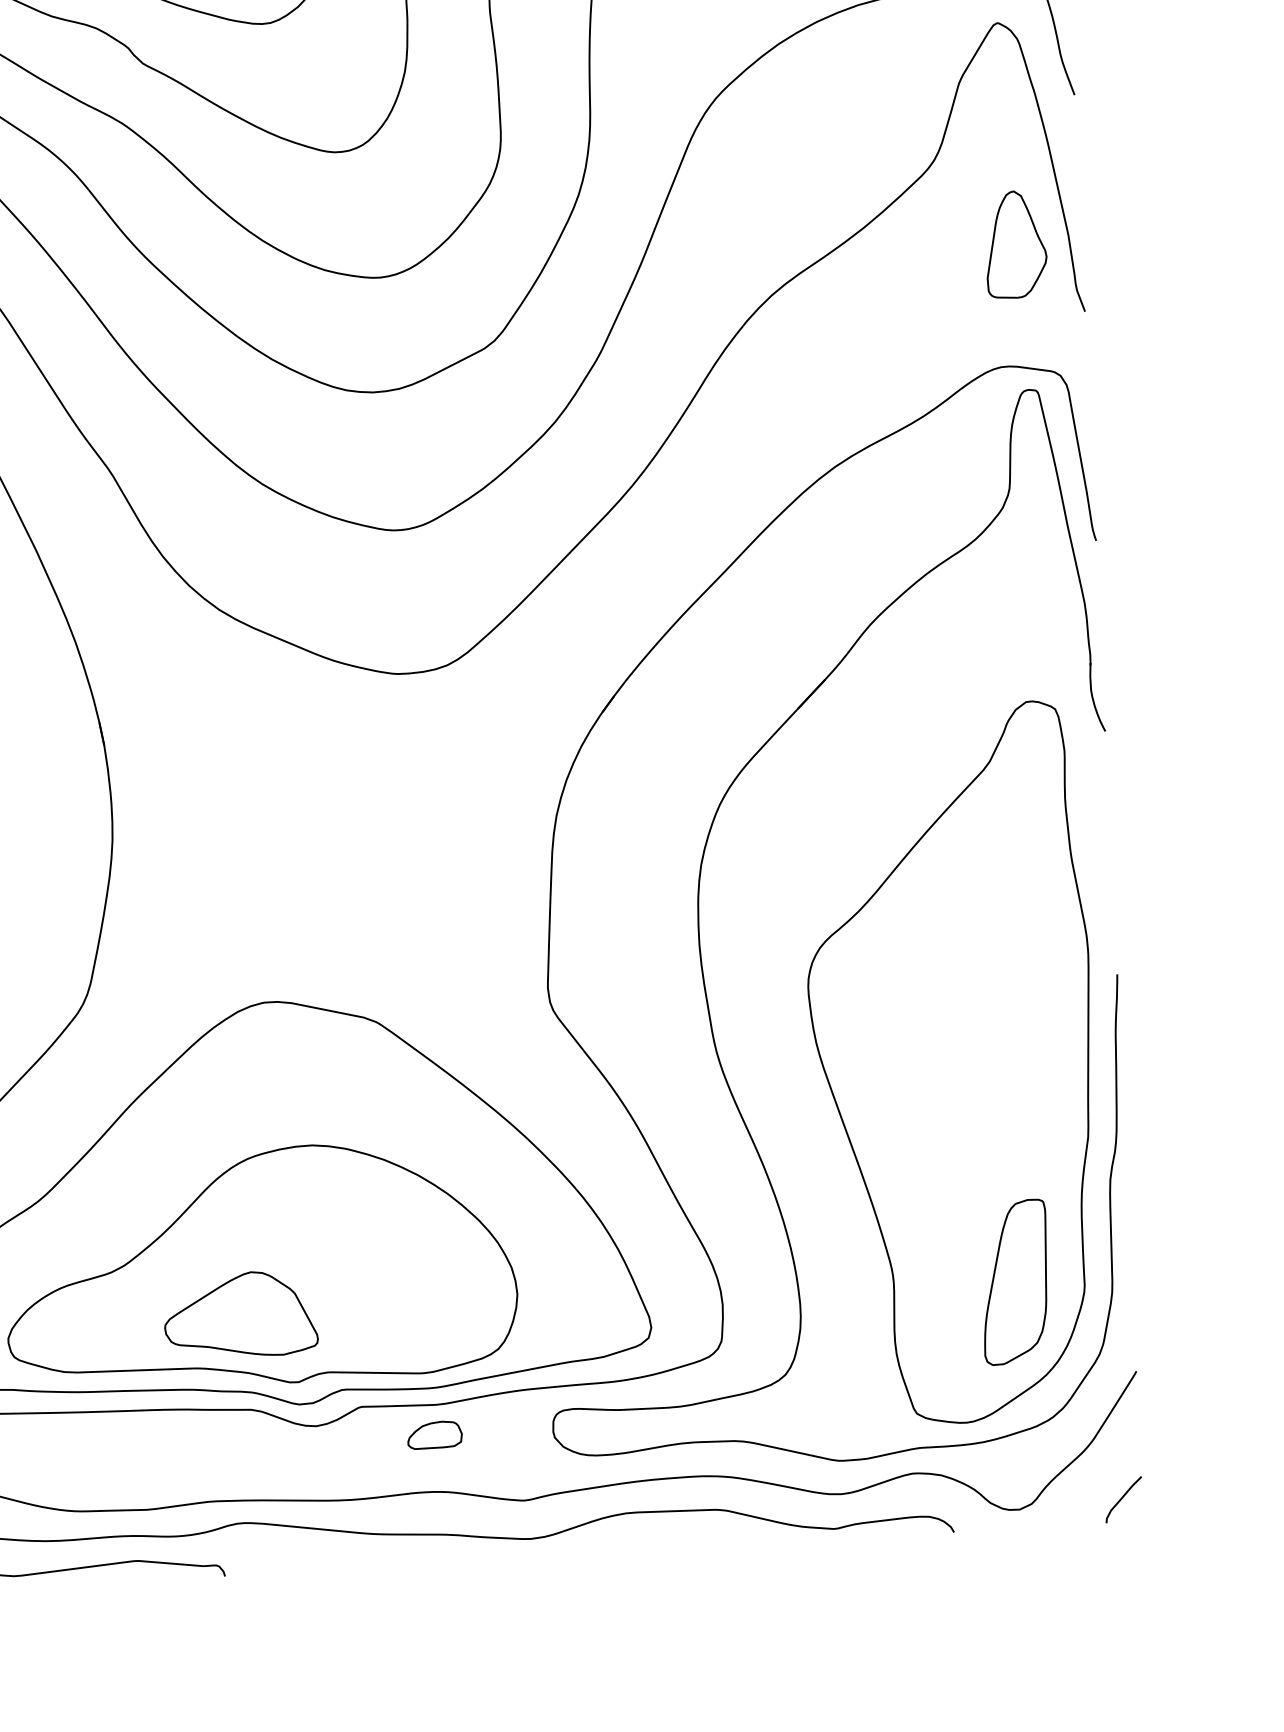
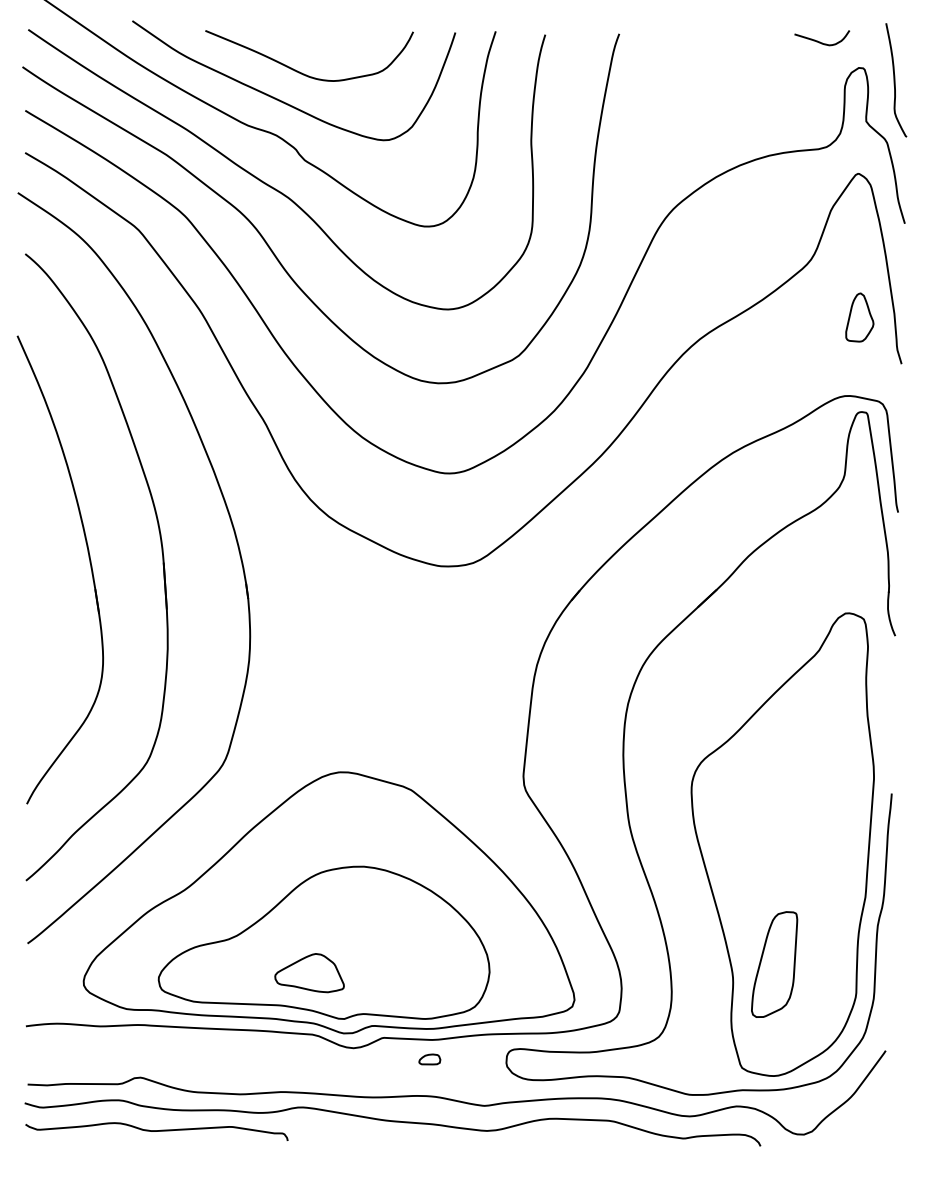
part: (1014, 244) -> (859, 317), size x0.7
part: (1015, 1282) -> (774, 964), moved
part: (239, 1314) -> (309, 972), size x0.7
part: (434, 1435) -> (429, 1059), size x0.6
curve: (1123, 1498) -> (871, 1132), removed

